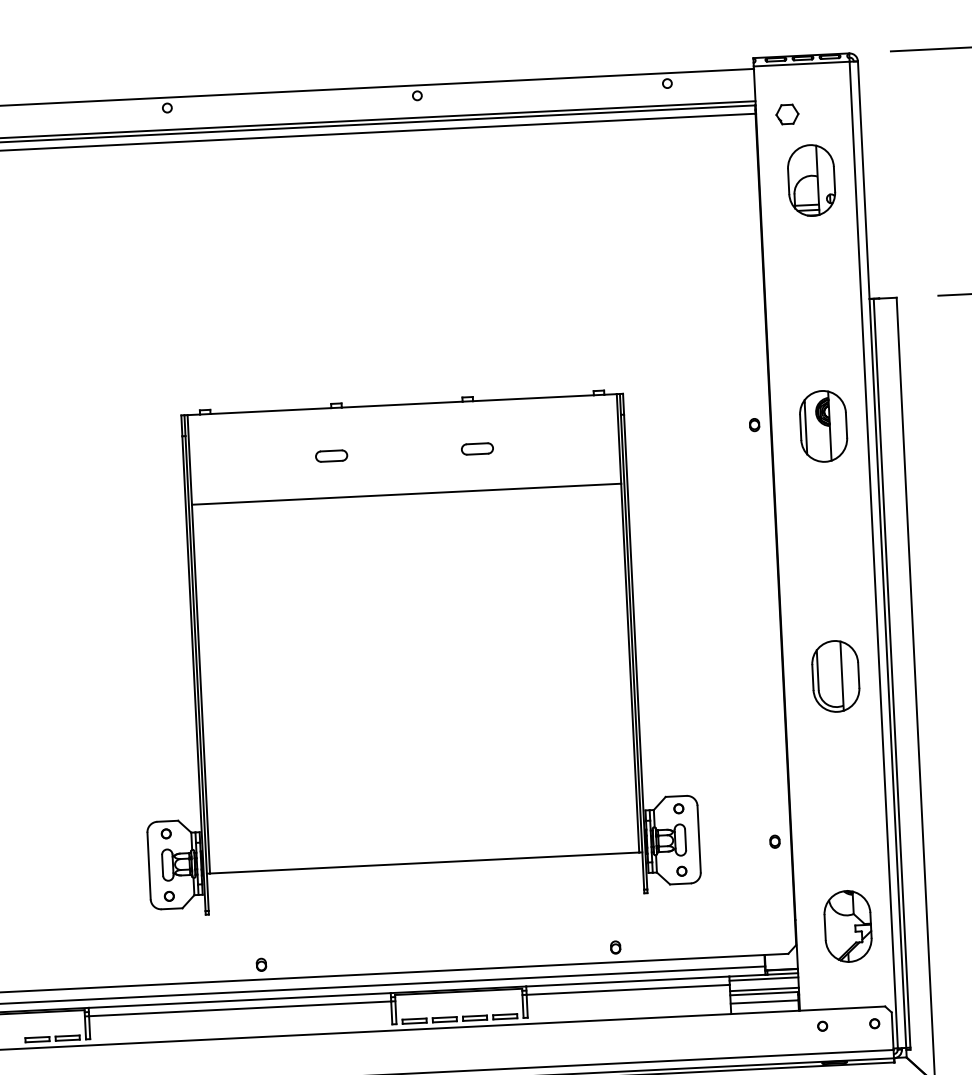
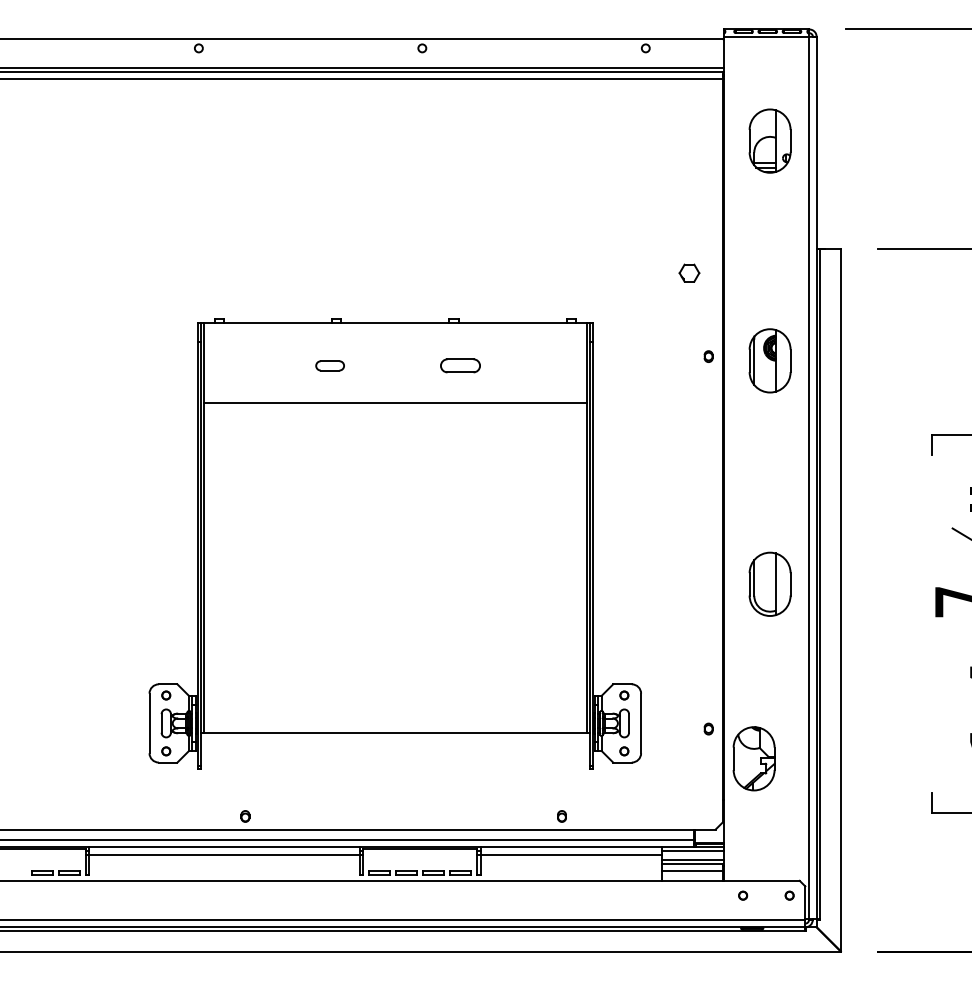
part: (787, 113) -> (689, 272), moved
part: (477, 448) -> (460, 365), size x1.4
part: (847, 926) -> (753, 758), moved

